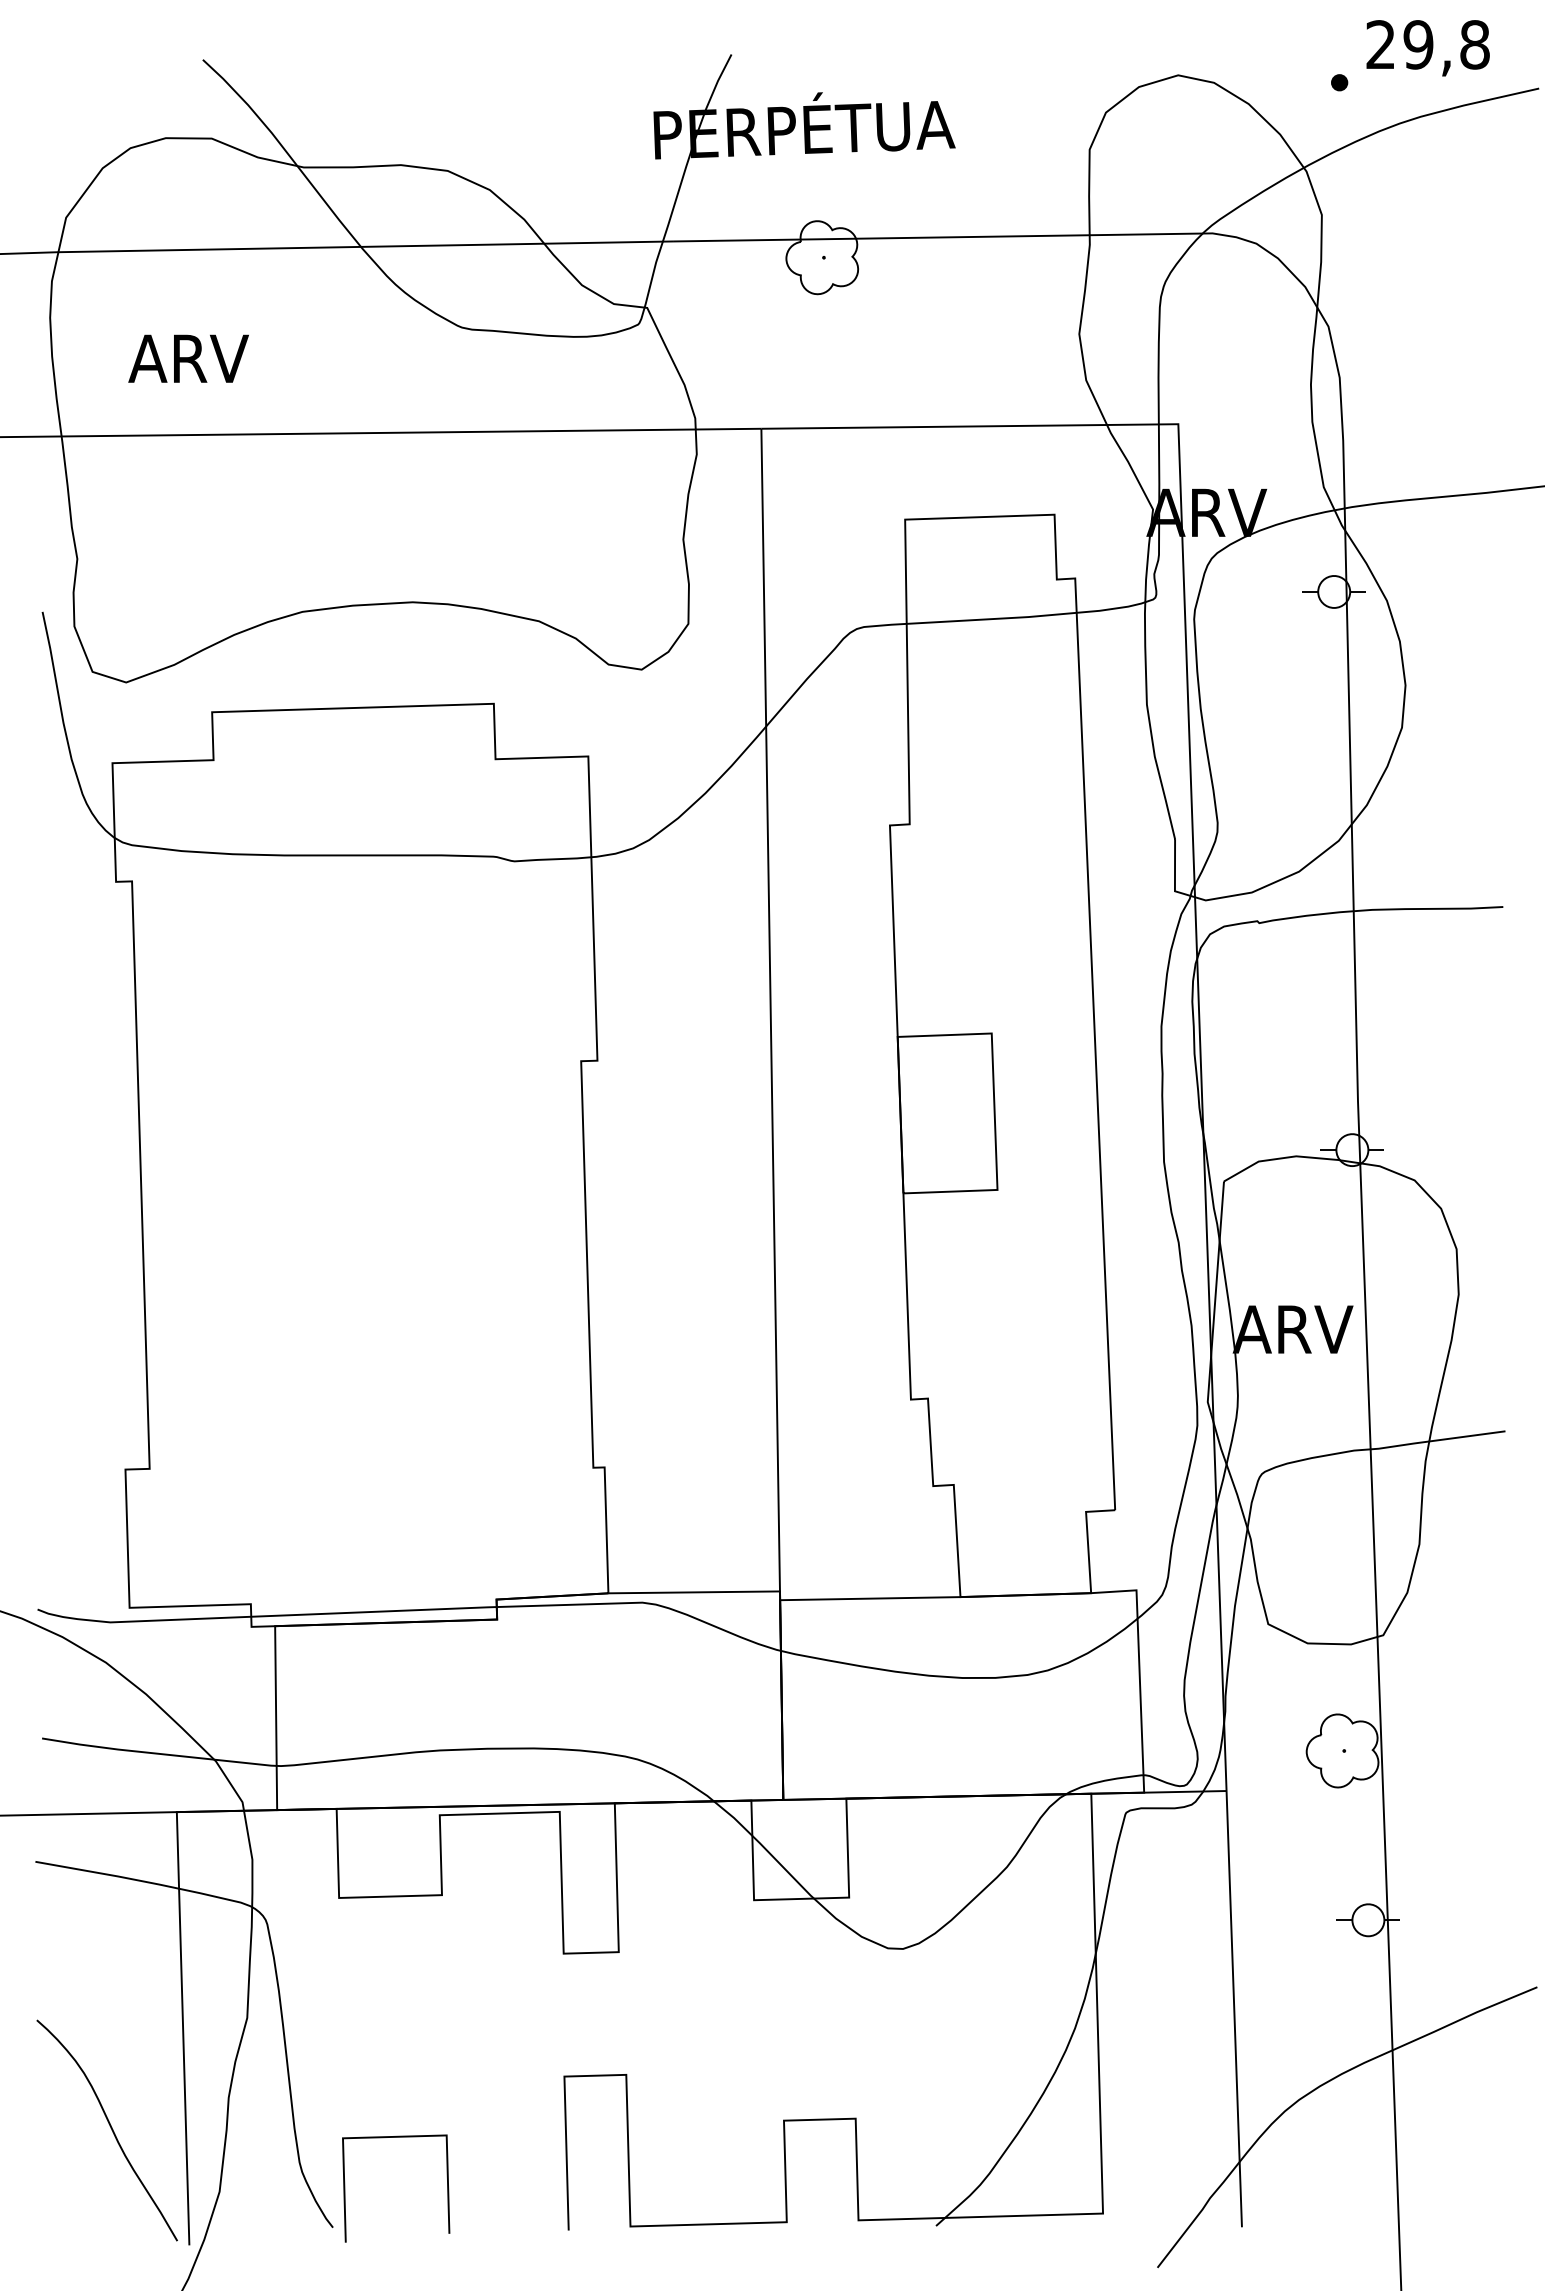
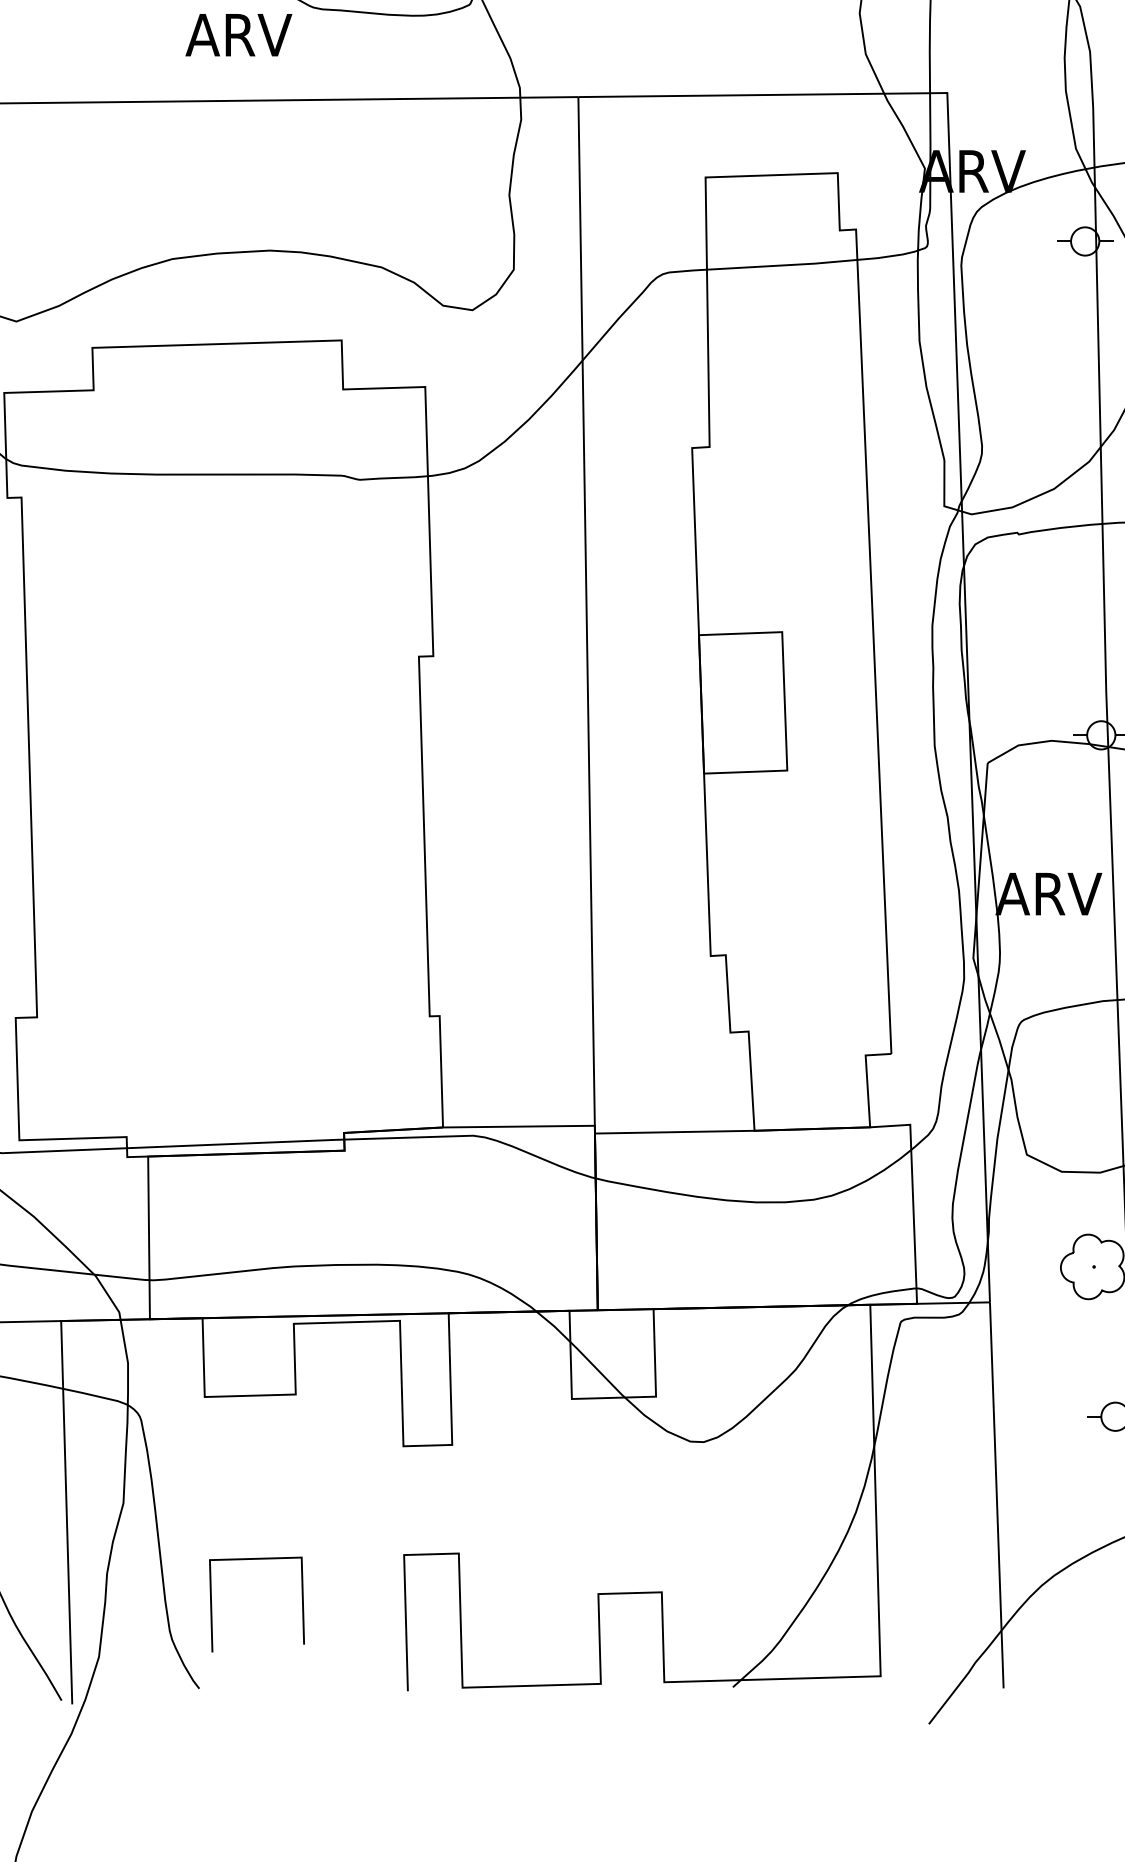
text: (188, 358) -> (238, 34), moved
line: (396, 2137) -> (257, 1559), moved

